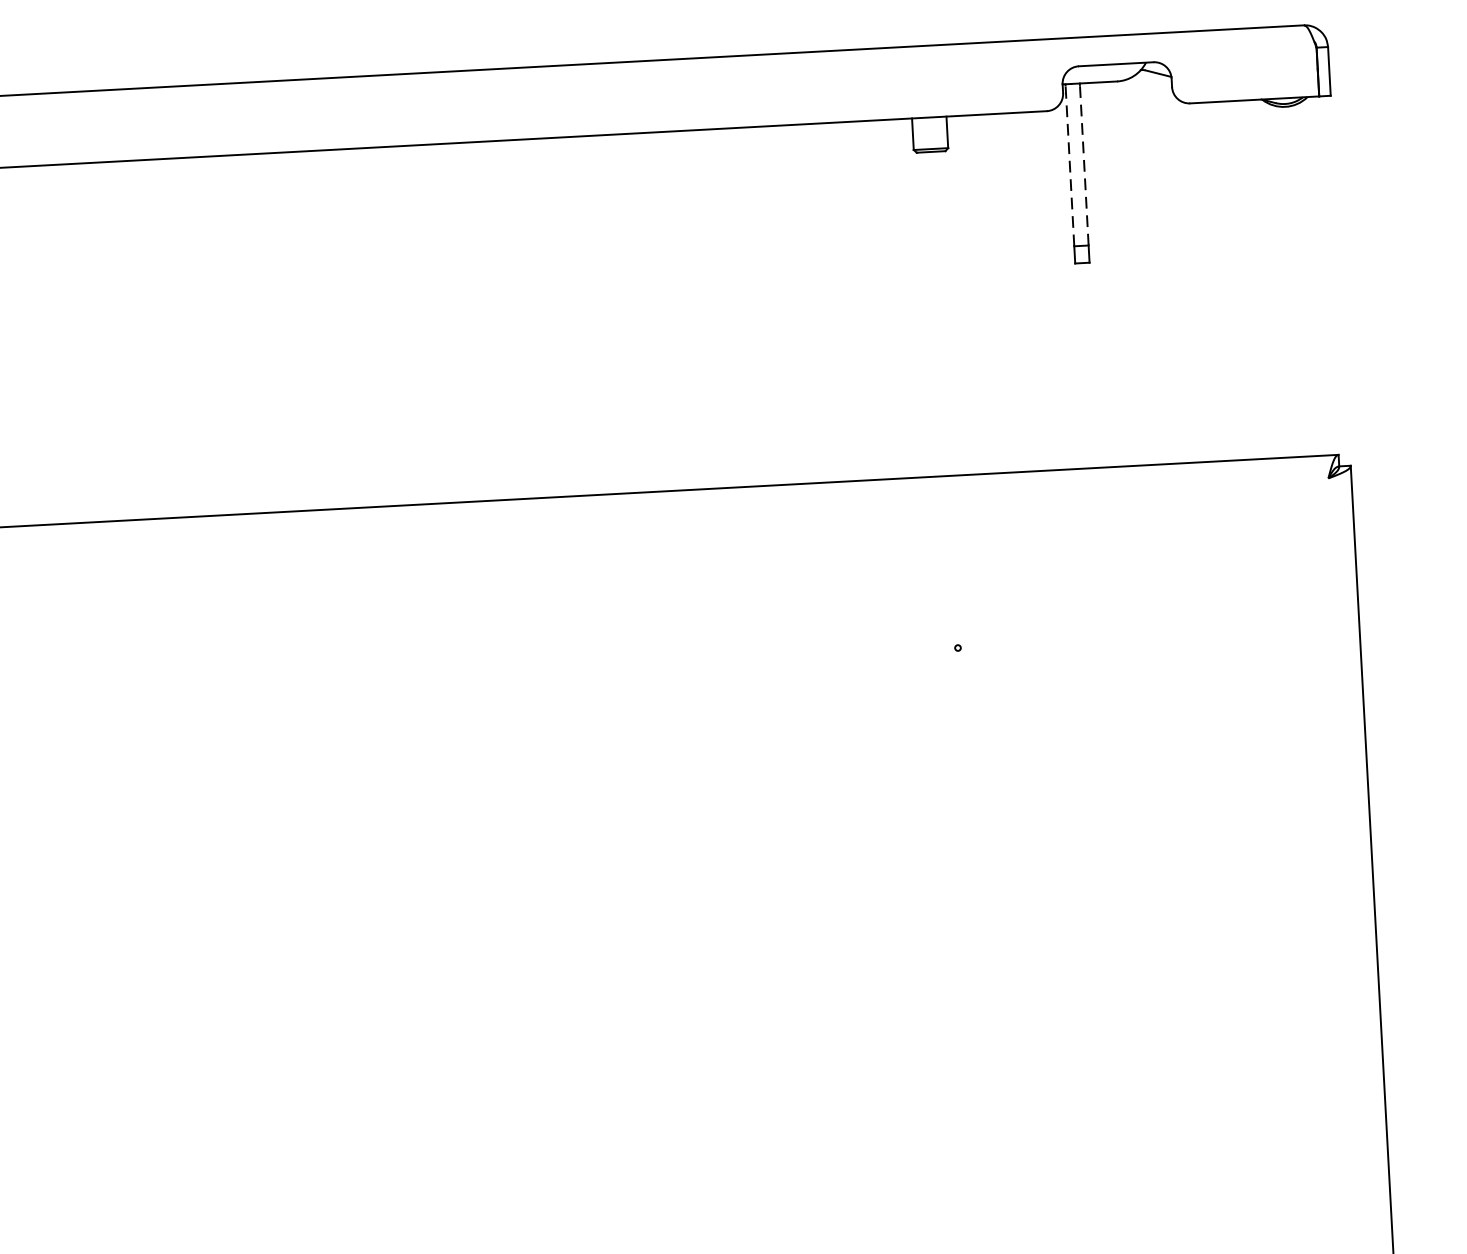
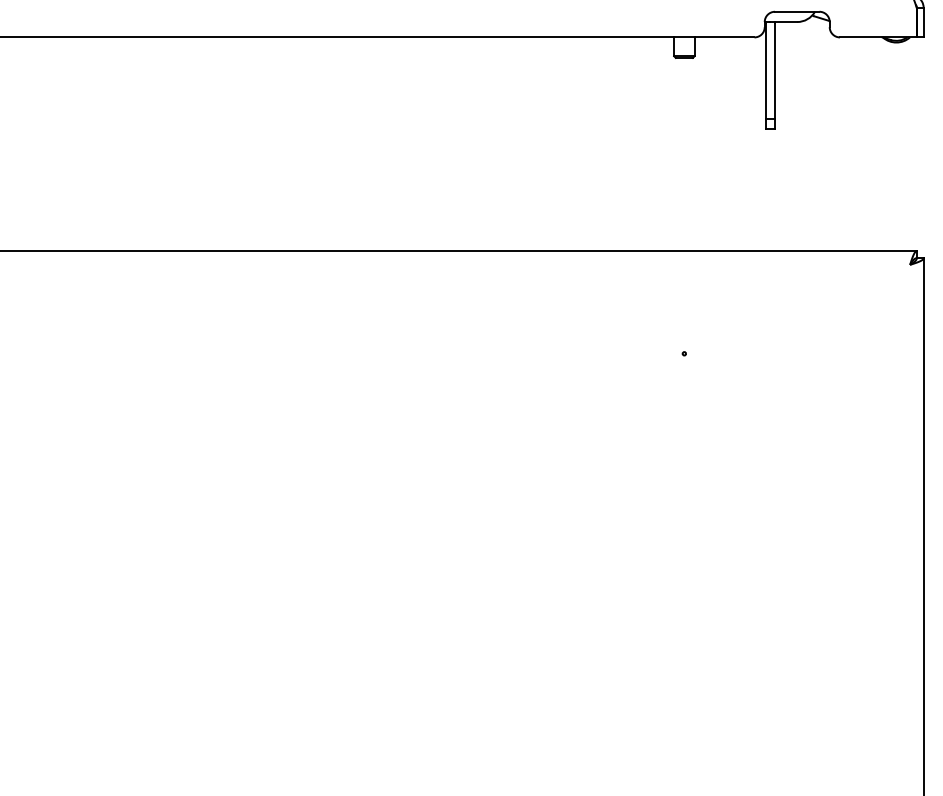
line: (1085, 164) -> (775, 70), dashed -> solid
line: (1069, 165) -> (766, 70), dashed -> solid

